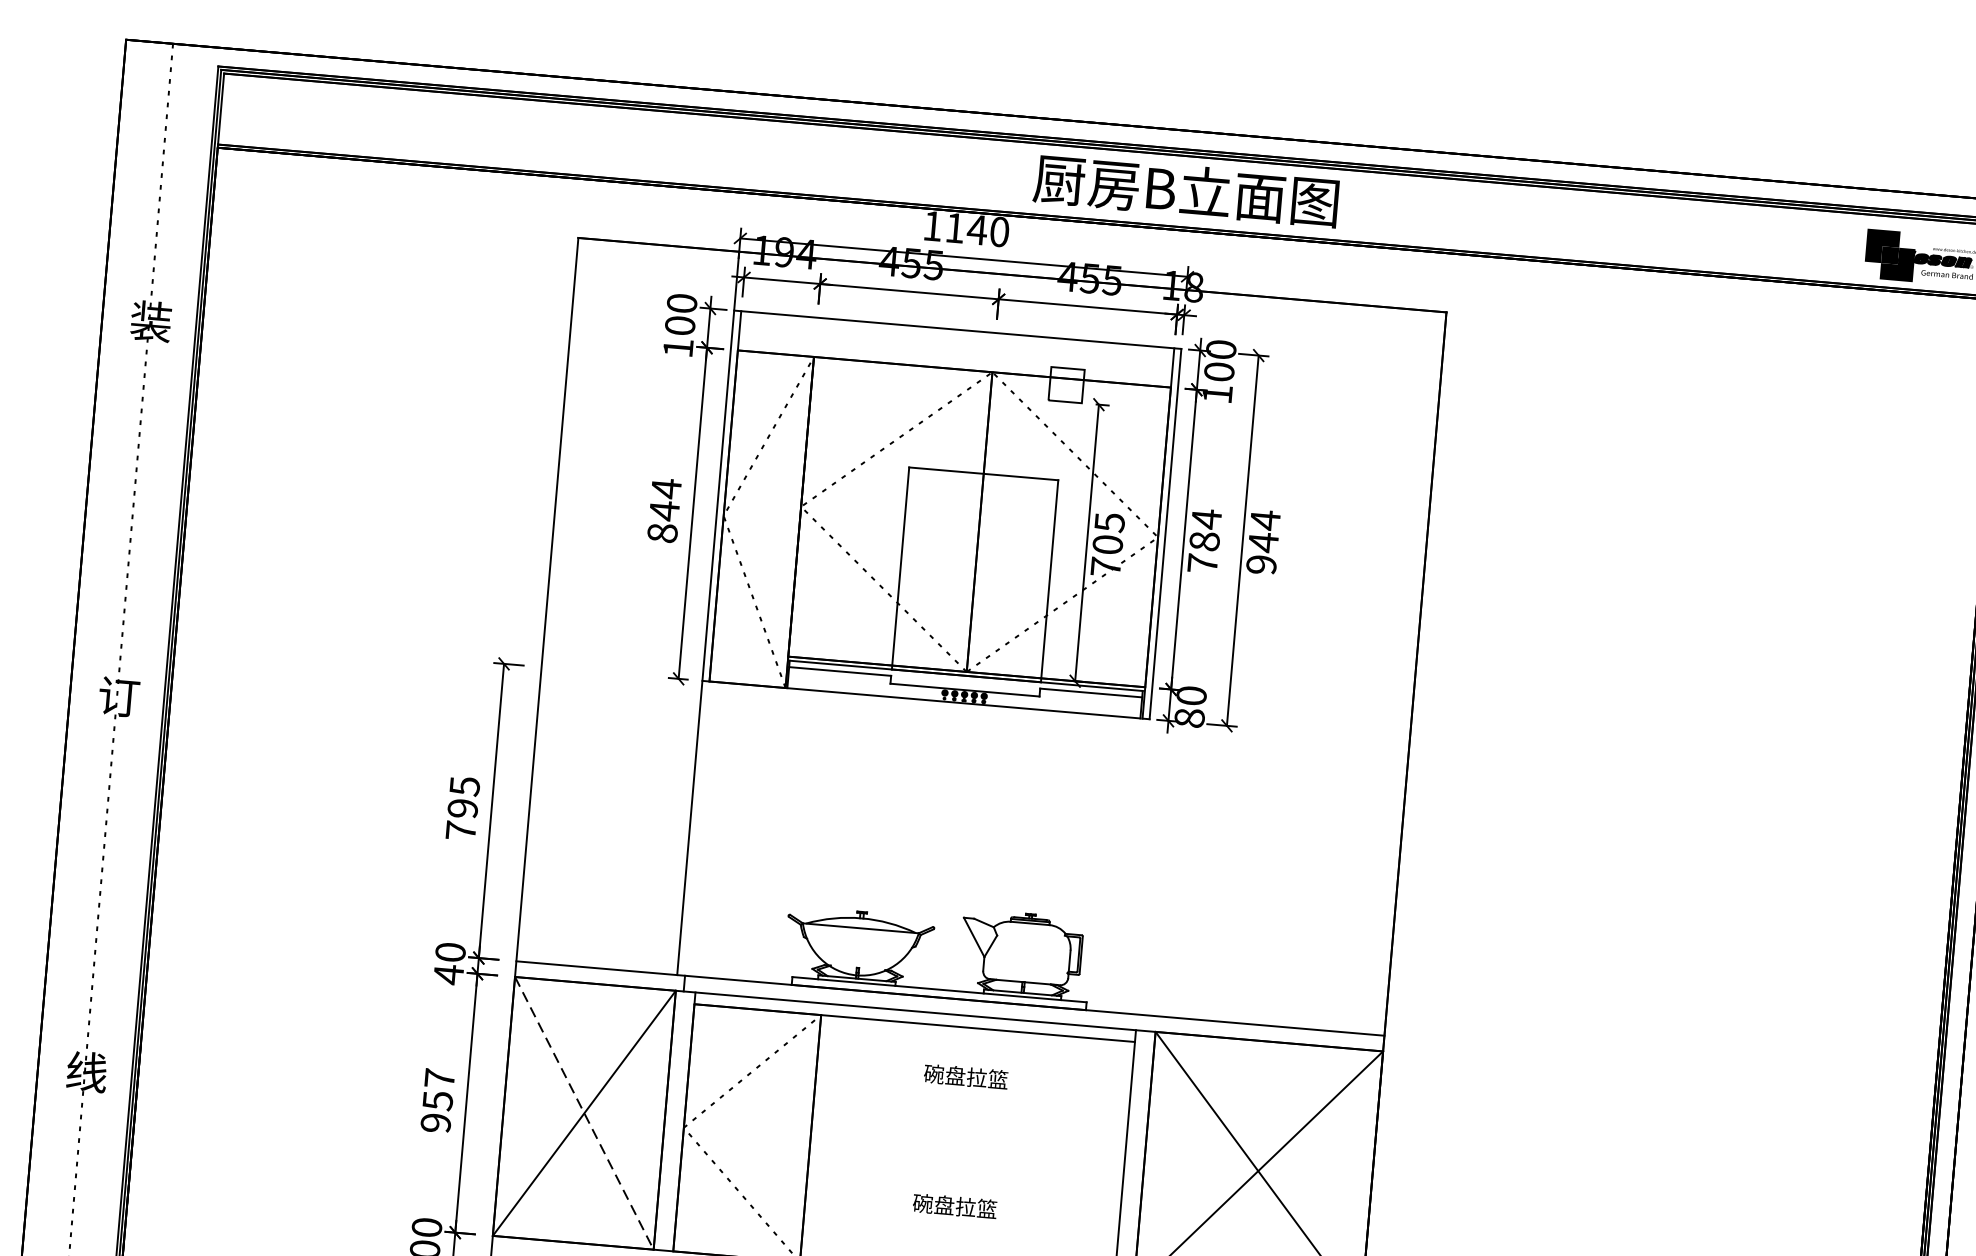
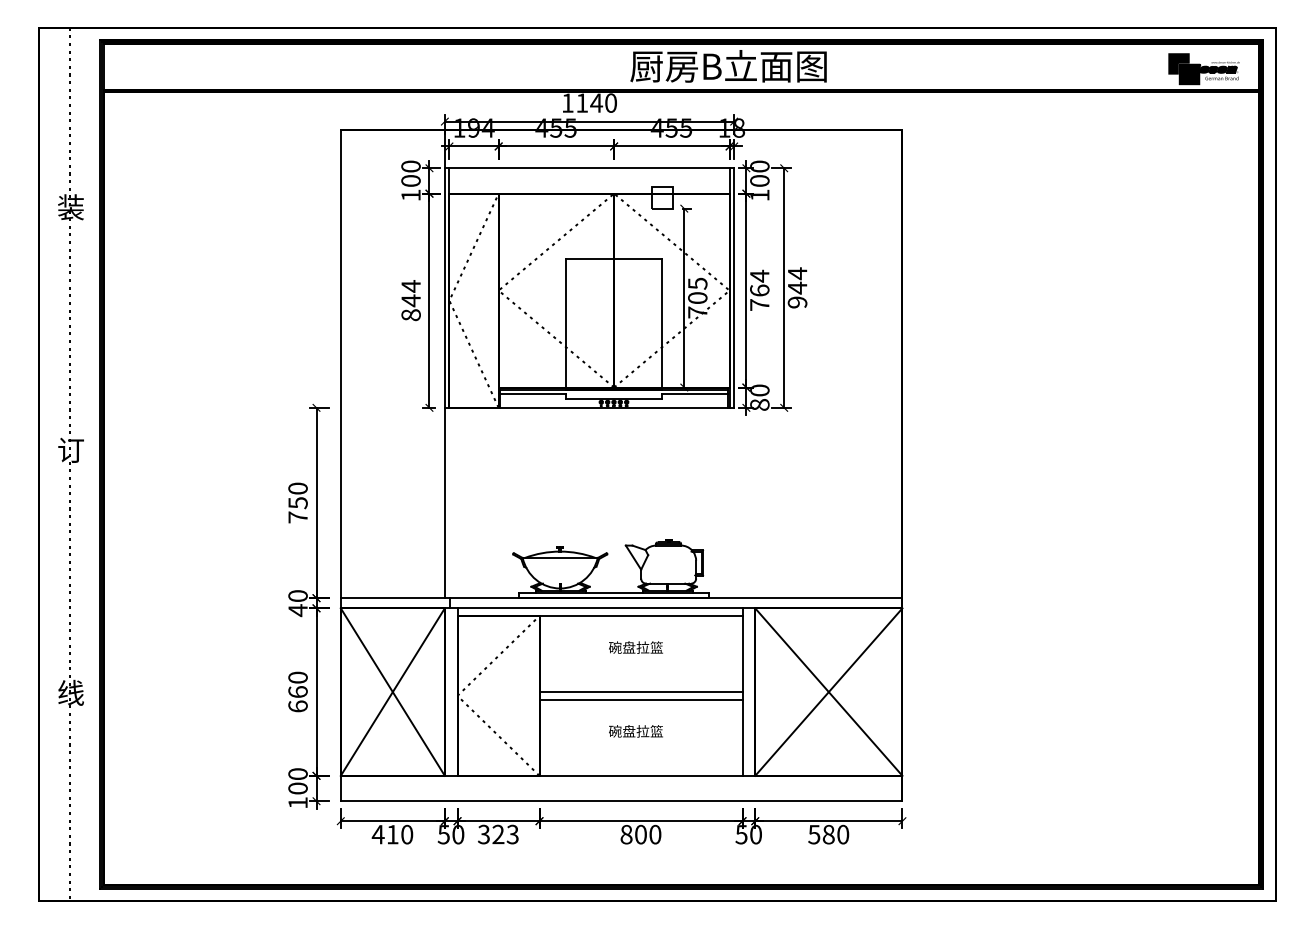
text: (1204, 541) -> (759, 290), 784 -> 764
text: (463, 796) -> (297, 495), 795 -> 750
text: (437, 1099) -> (297, 691), 957 -> 660
line: (583, 1113) -> (392, 692), dashed -> solid
line: (967, 1146) -> (640, 692), added
line: (966, 1157) -> (640, 699), added

